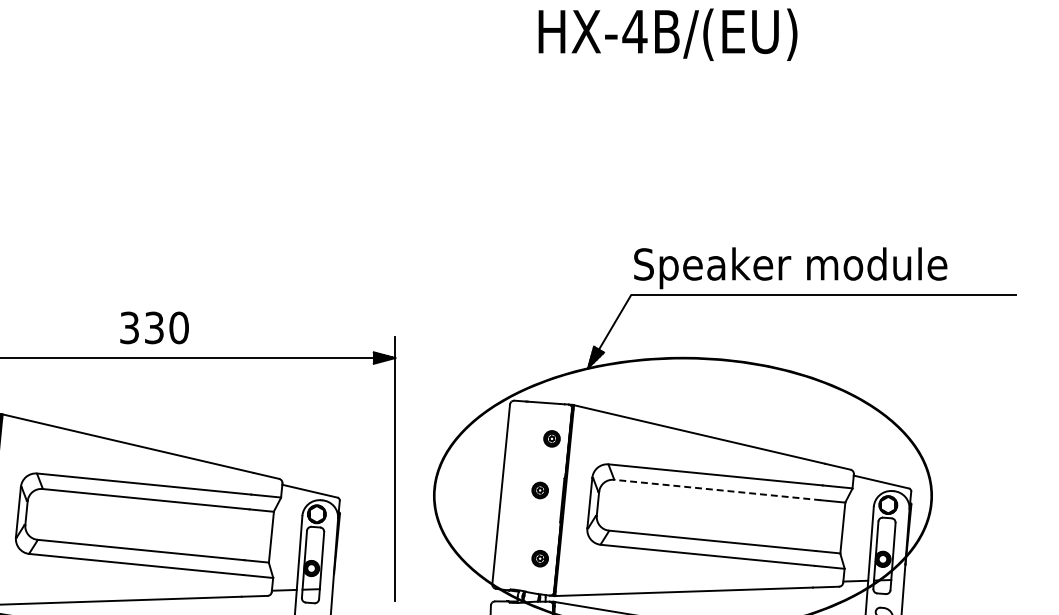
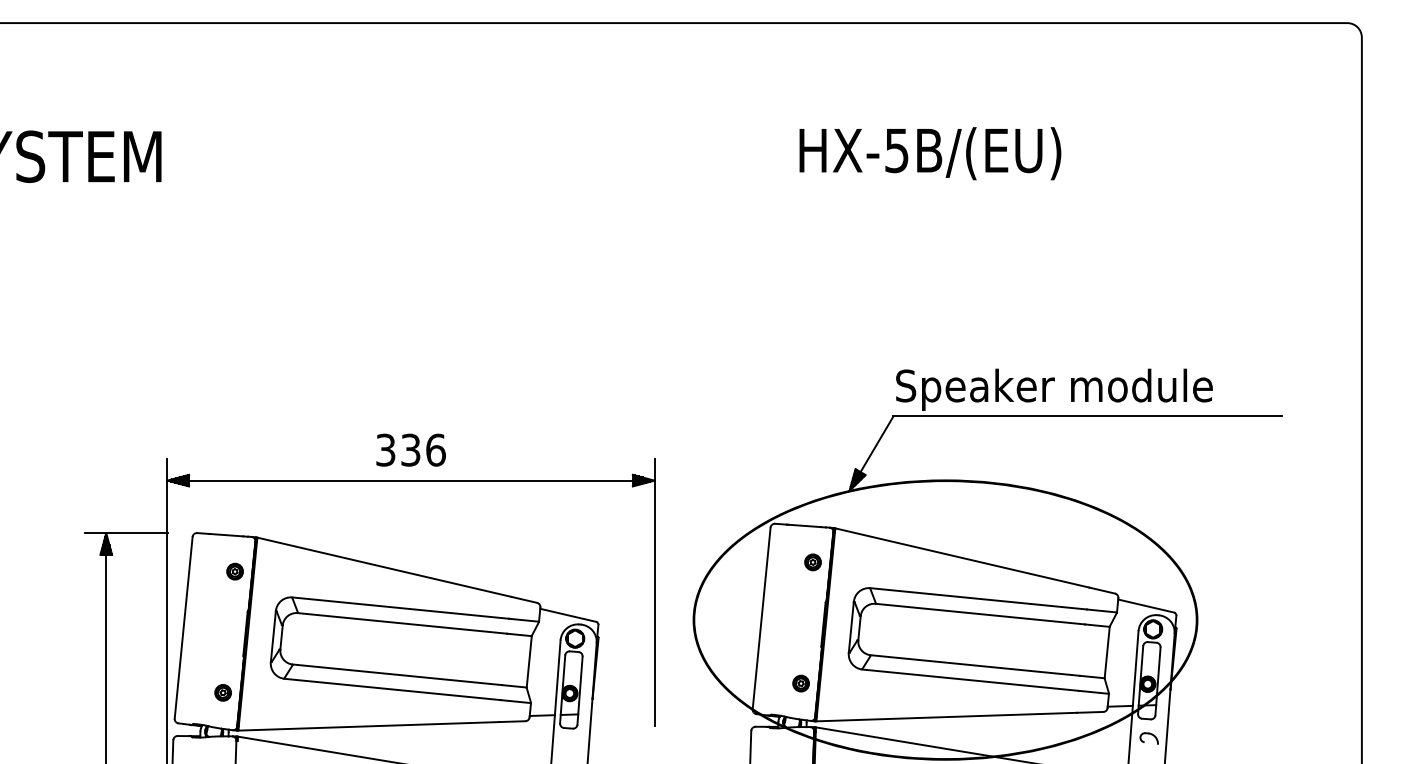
text: (634, 32) -> (896, 151), HX-4B/(EU) -> HX-5B/(EU)
text: (178, 327) -> (435, 449), 330 -> 336
part: (539, 490) -> (800, 614), removed
line: (716, 490) -> (979, 614), dashed -> solid

